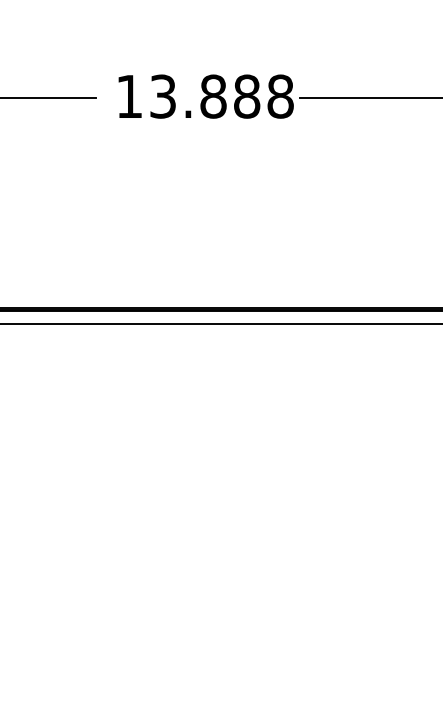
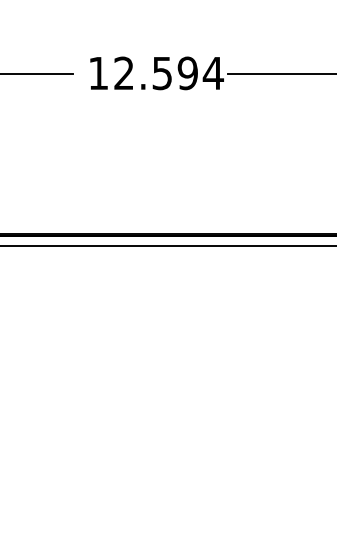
text: (221, 96) -> (168, 73), 13.888 -> 12.594

